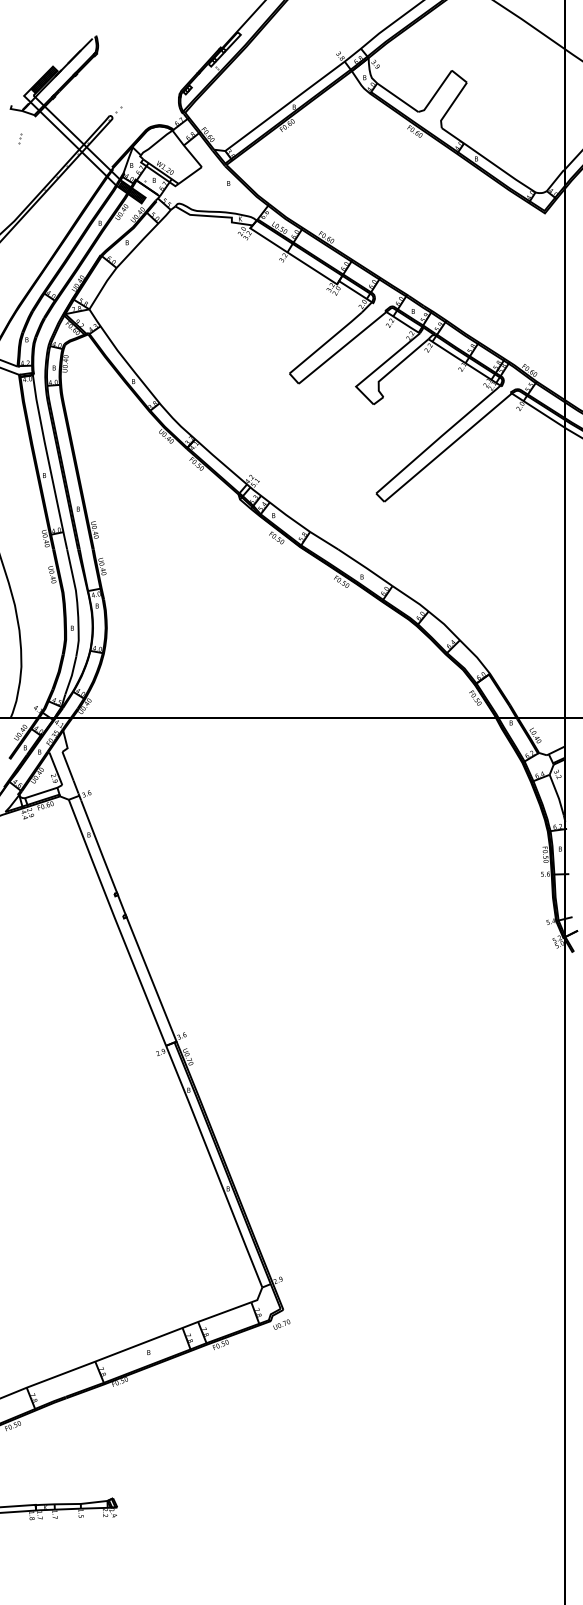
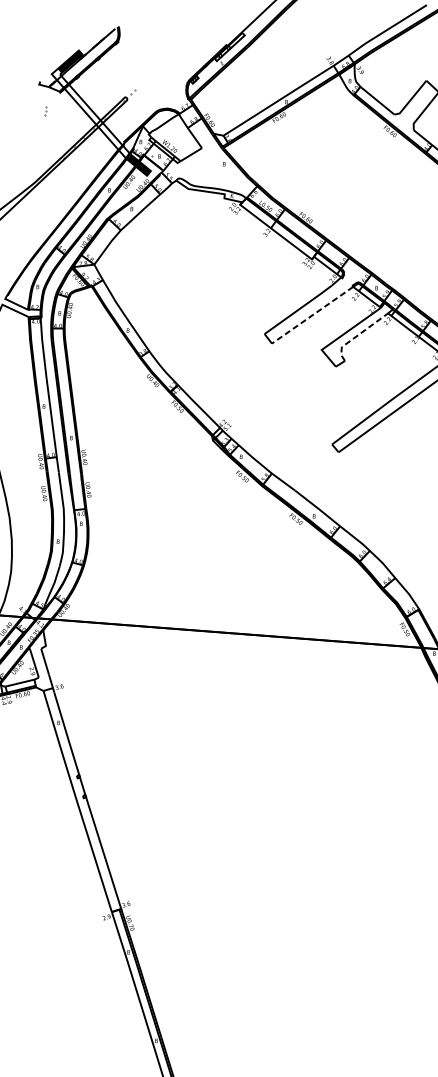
line: (342, 347) -> (312, 314), solid -> dashed
line: (396, 366) -> (358, 335), solid -> dashed

